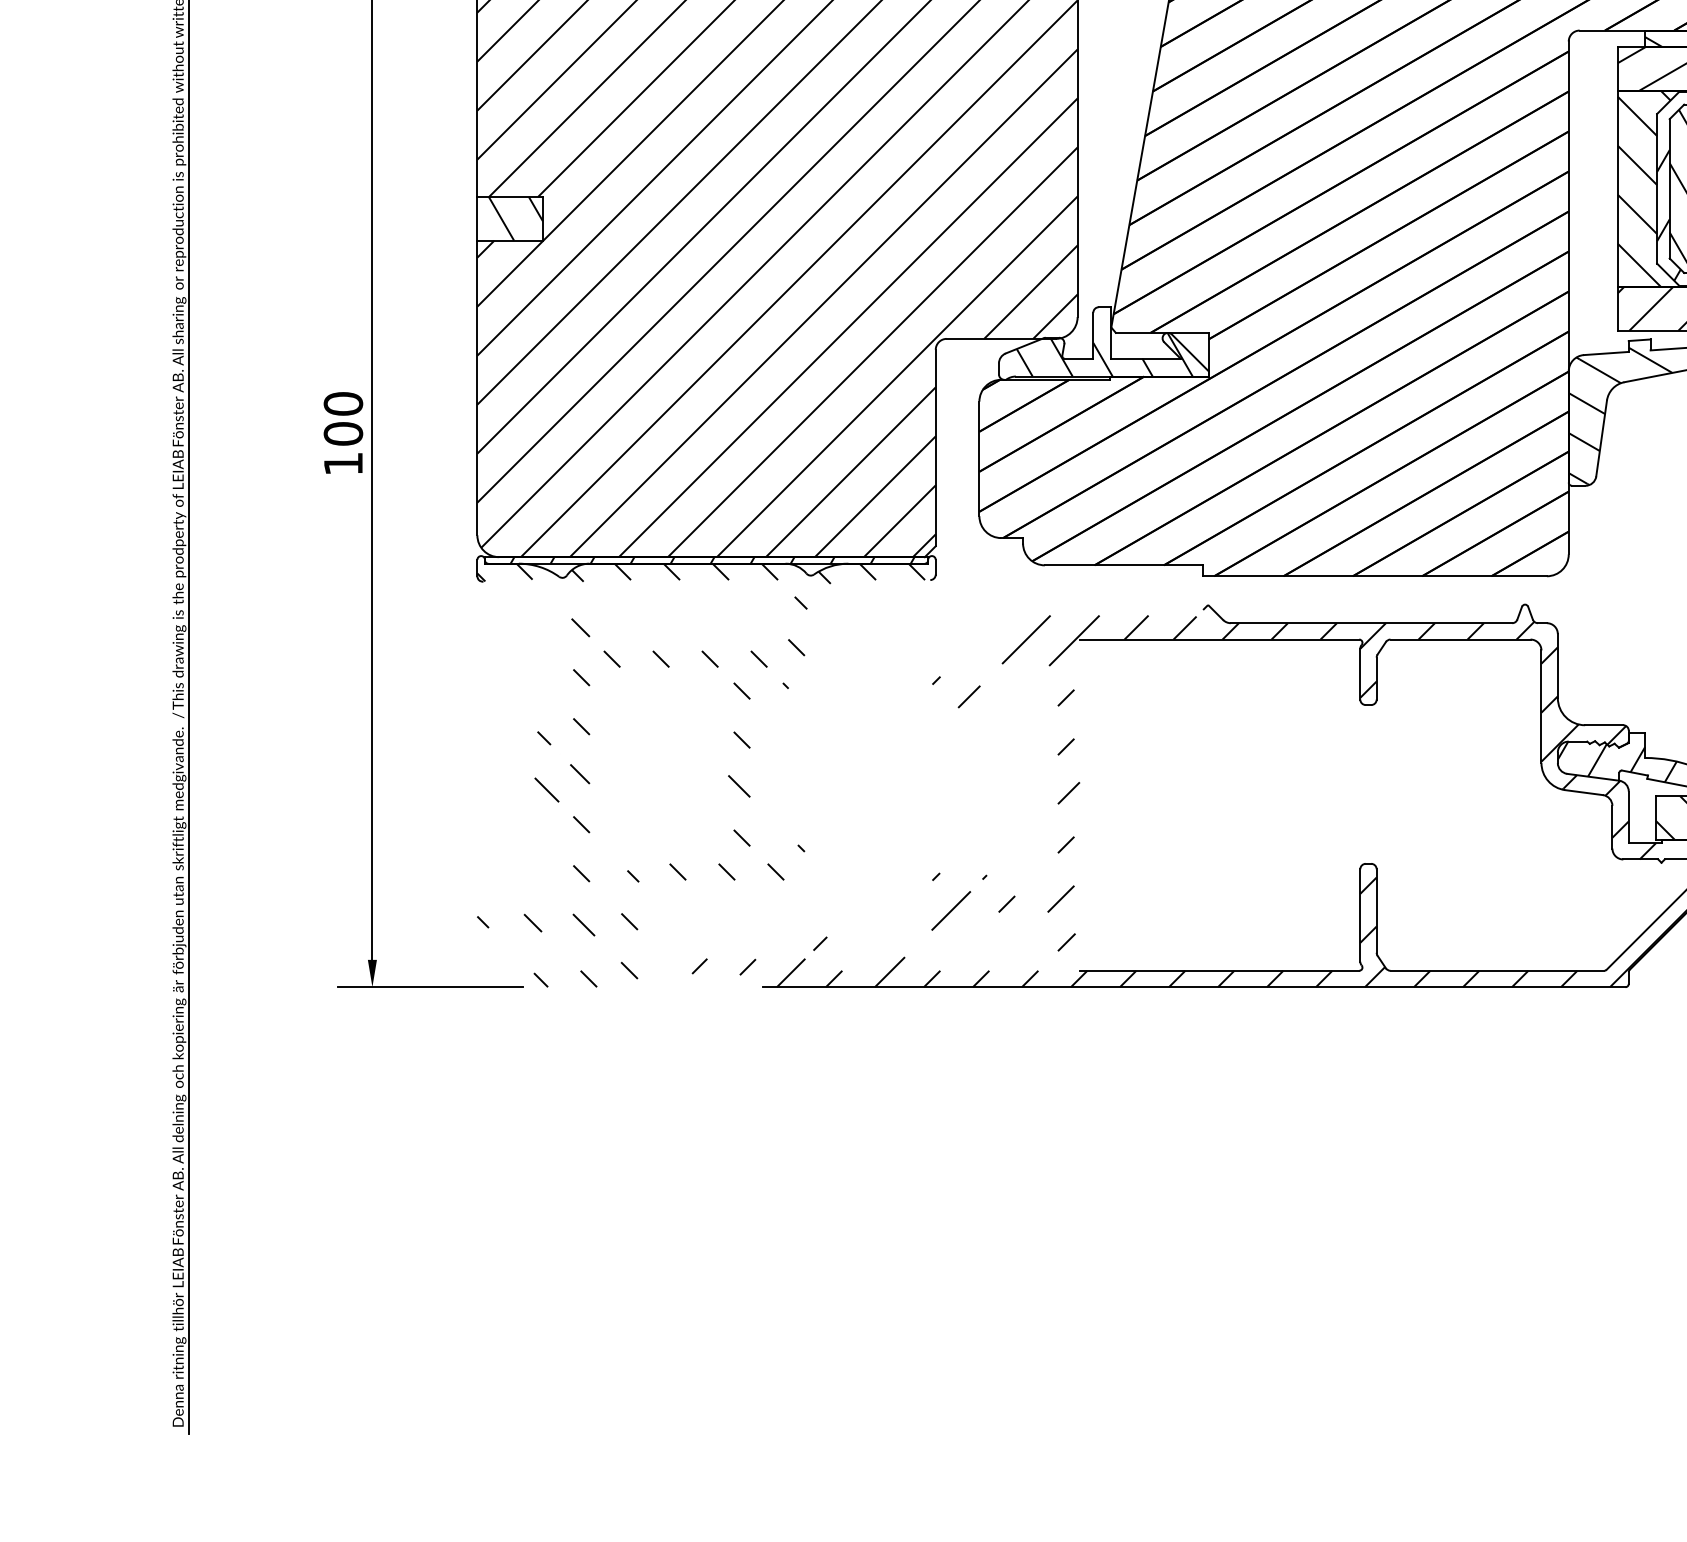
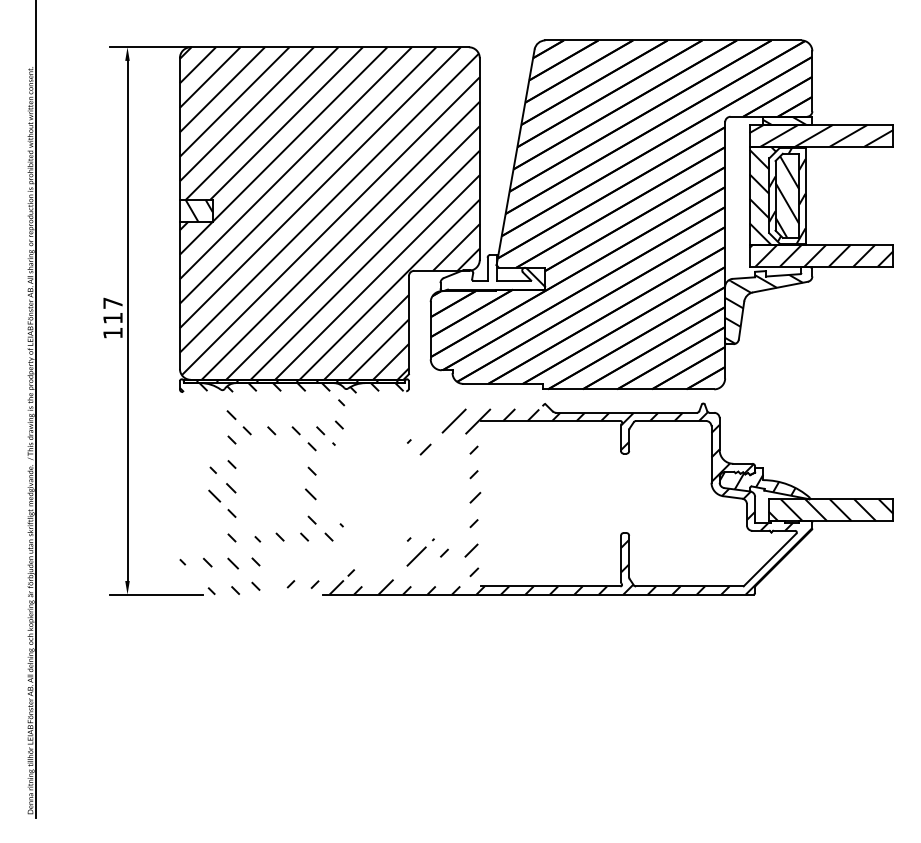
hatch: (1105, 354) -> (493, 278), removed
text: (342, 418) -> (112, 310), 100 -> 117

